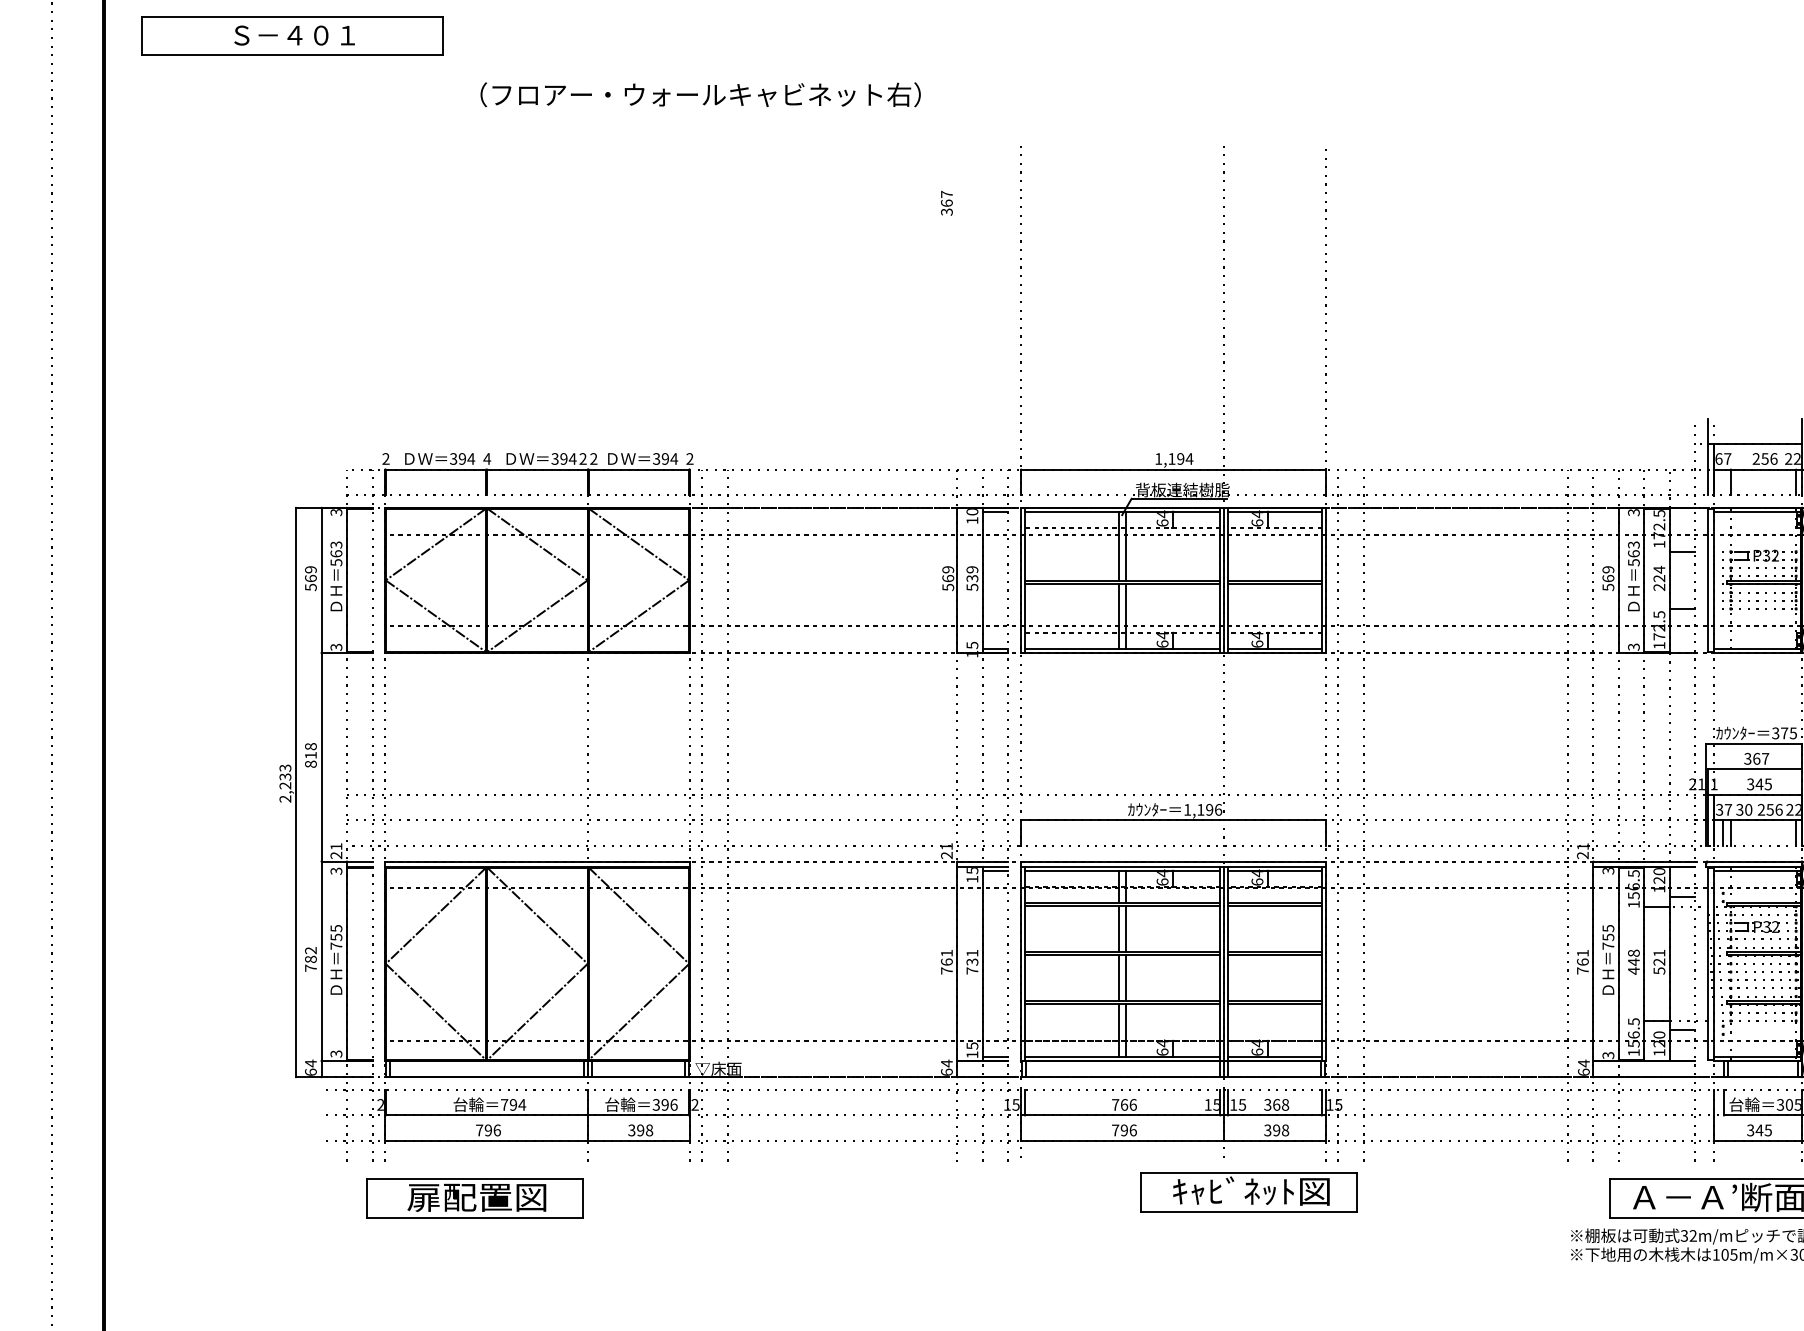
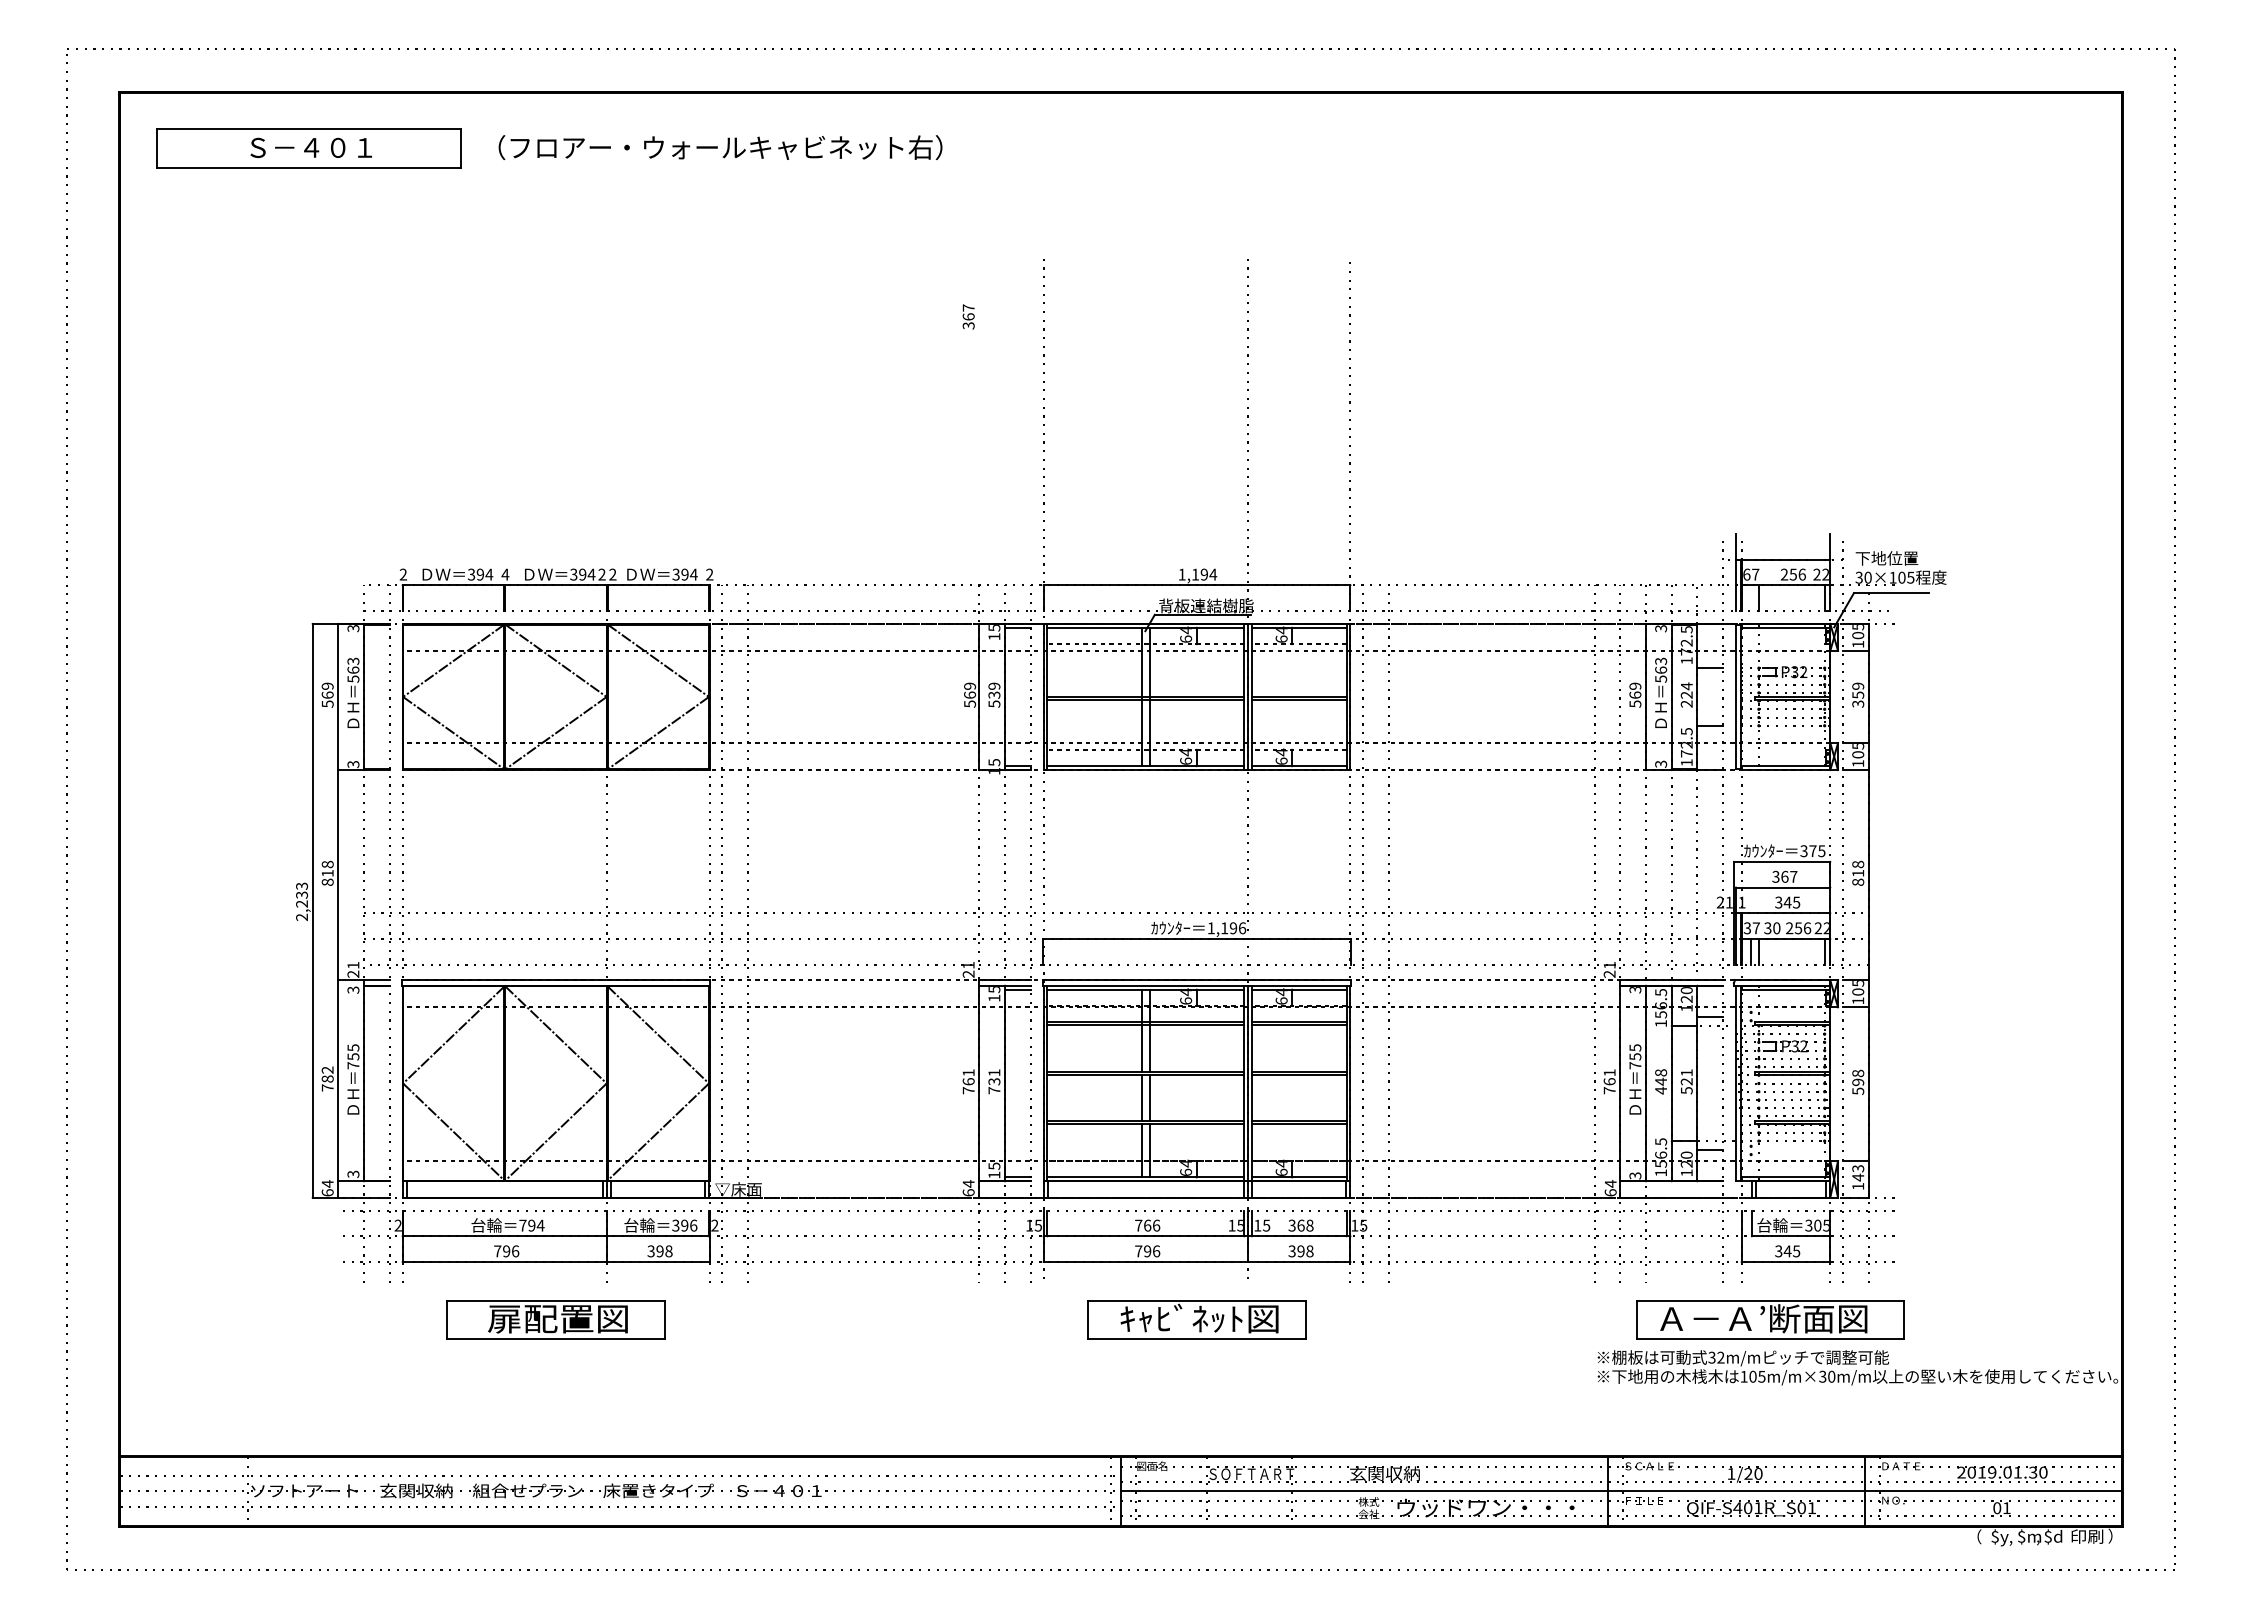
text: (700, 94) -> (720, 147), moved
text: (972, 512) -> (994, 628), 10 -> 15
part: (1248, 1192) -> (1196, 1319), moved
part: (474, 1198) -> (555, 1319), moved

